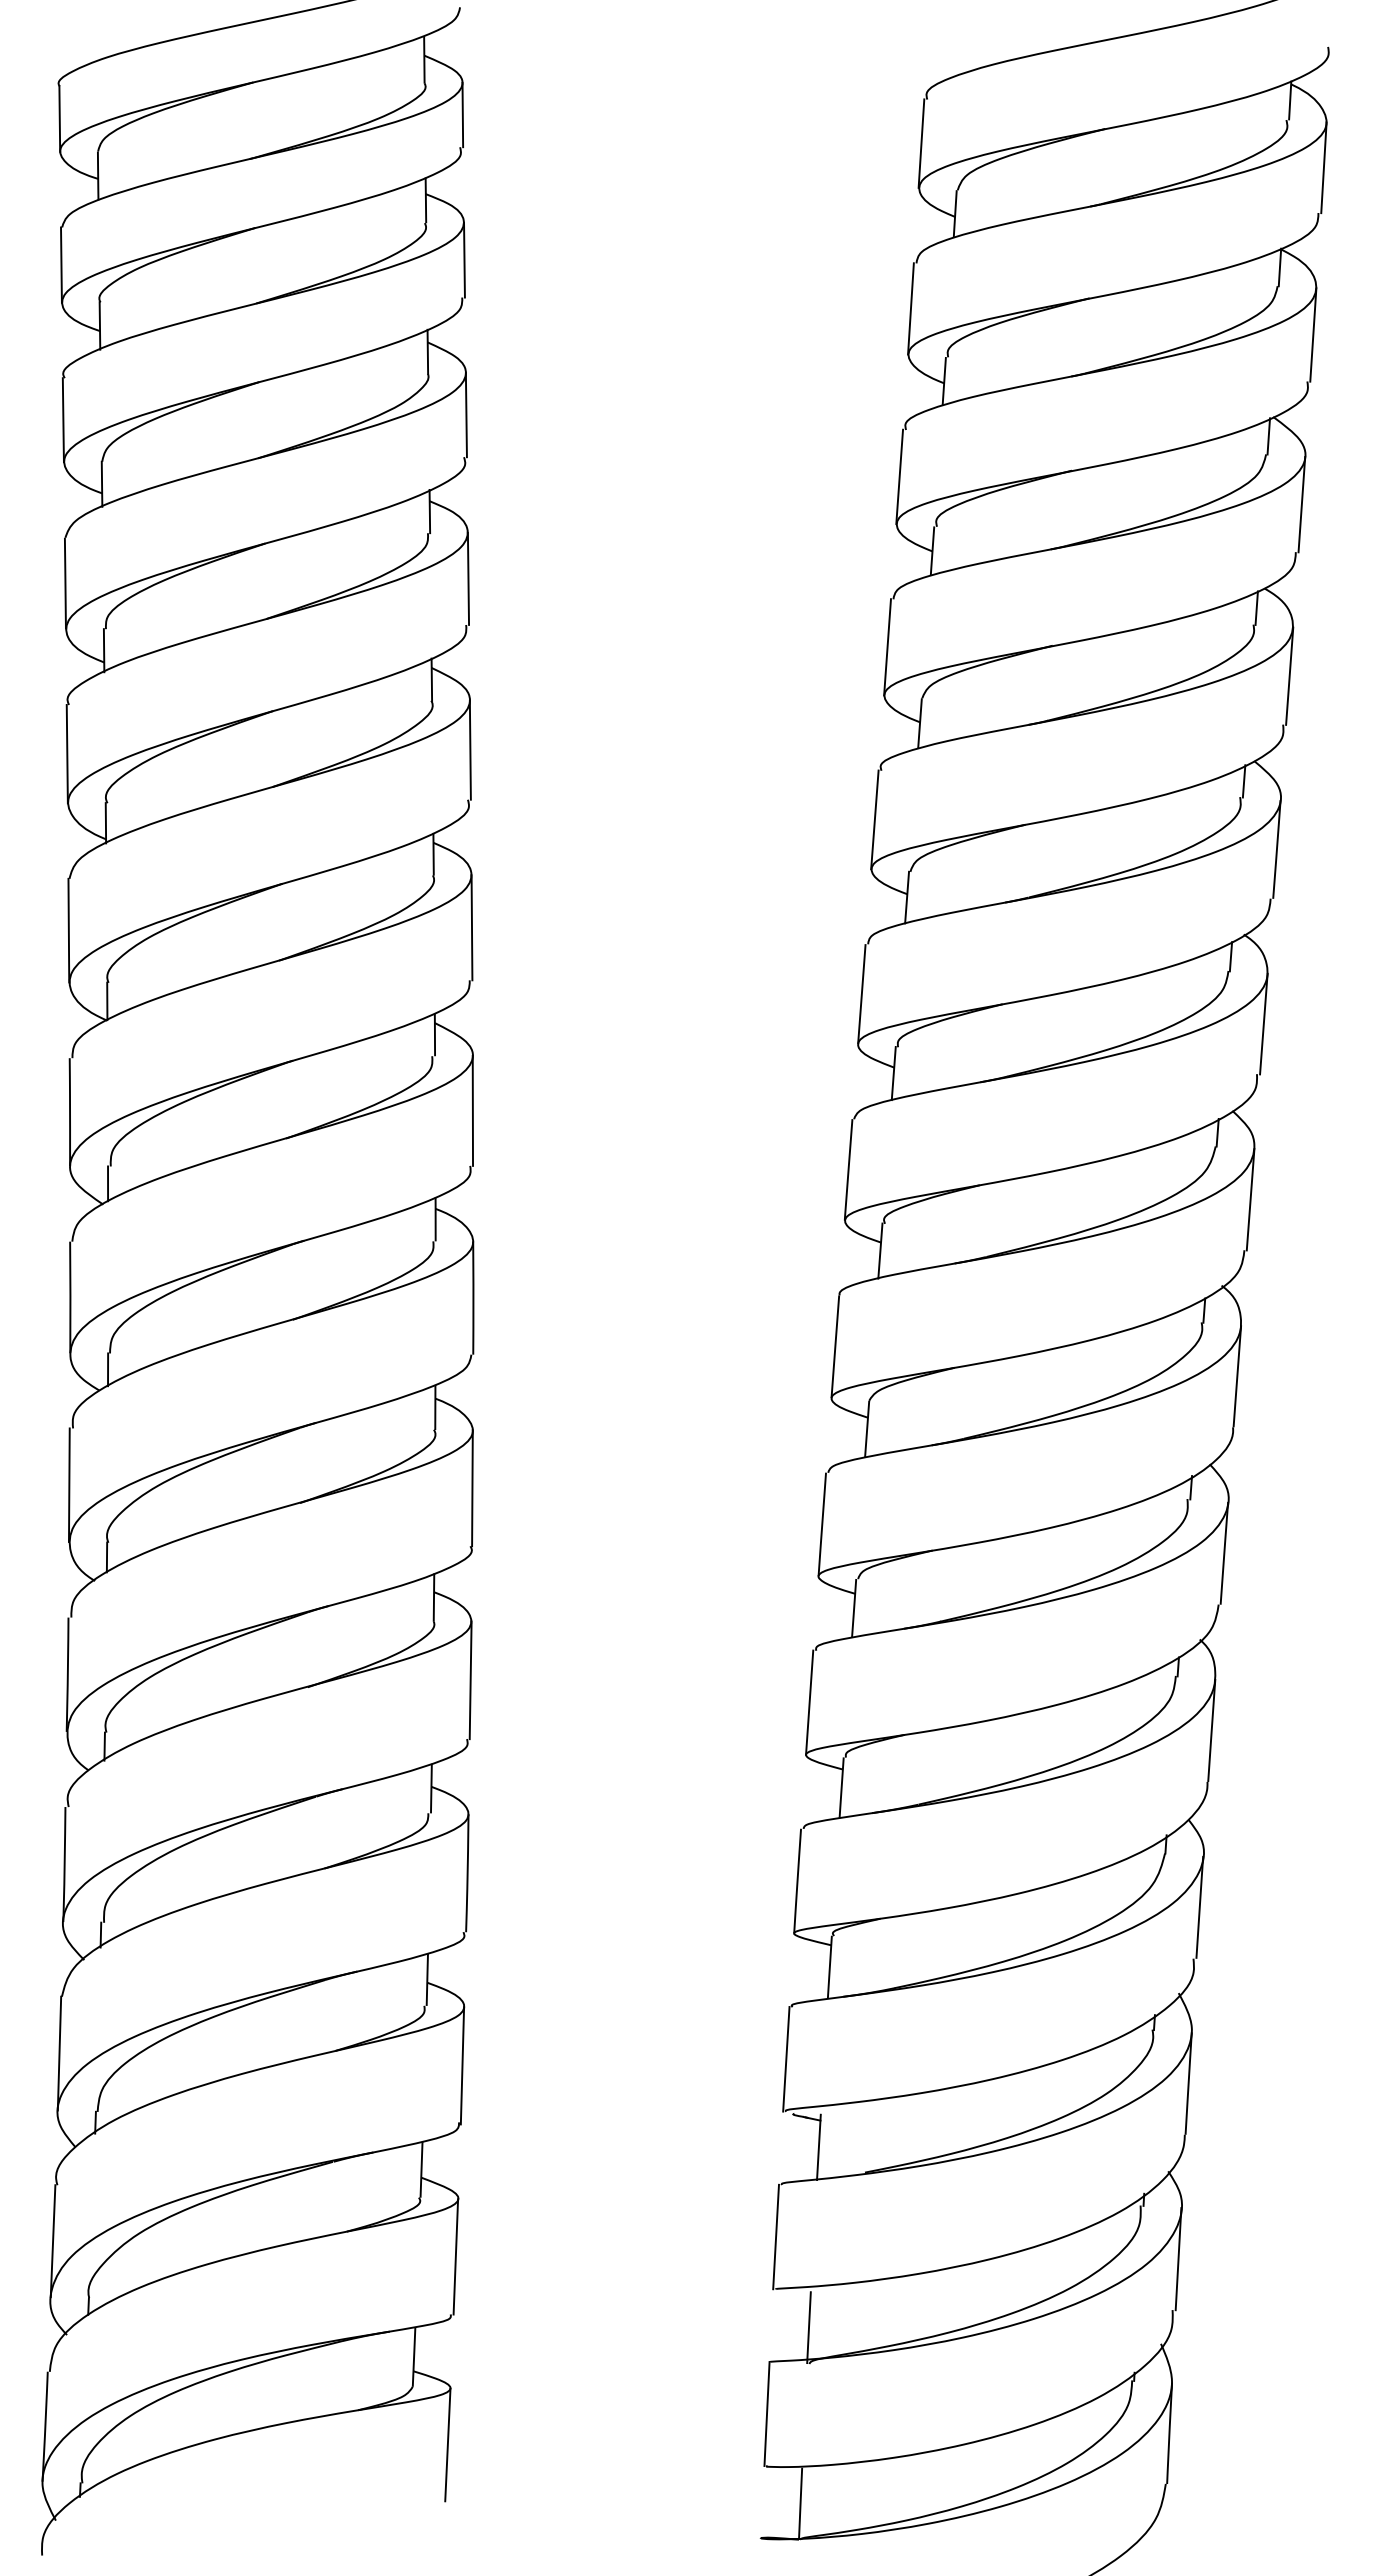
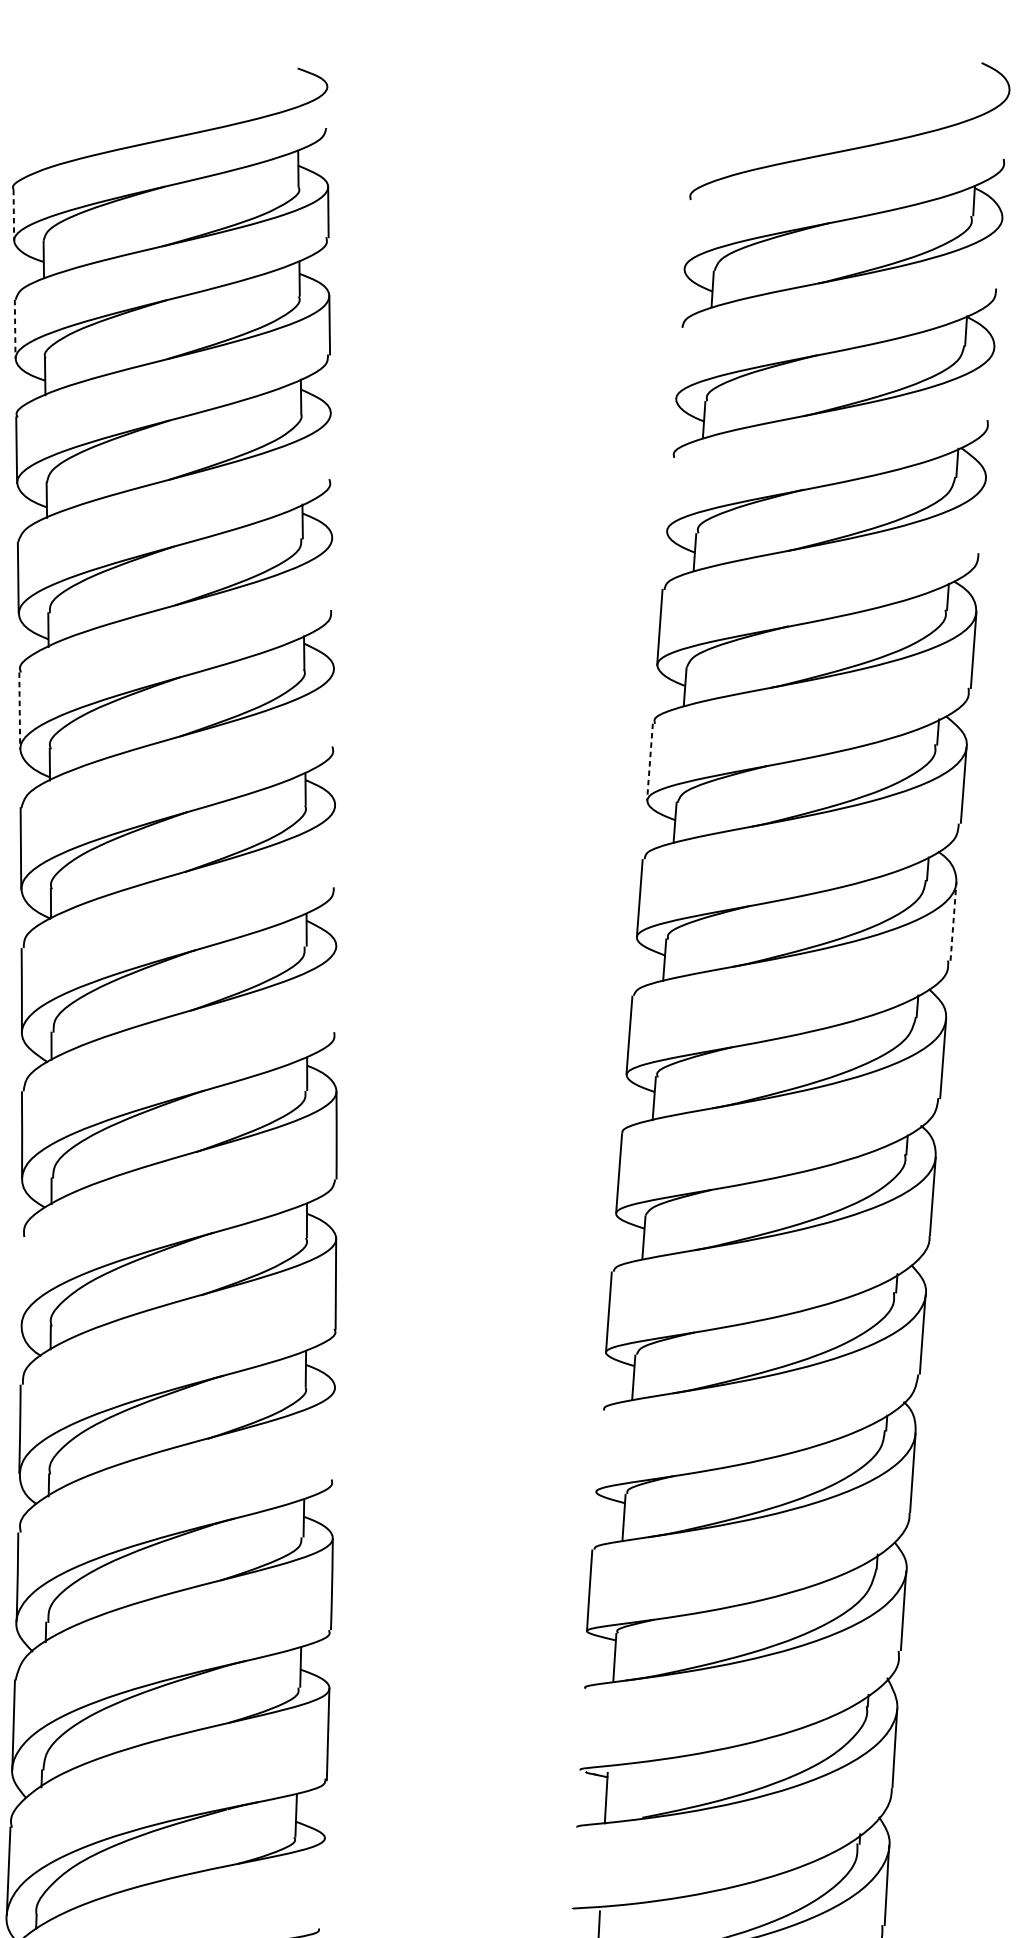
line: (59, 119) -> (13, 215), solid -> dashed
line: (921, 143) -> (686, 234), removed
line: (1323, 167) -> (1000, 253), removed
line: (61, 265) -> (15, 329), solid -> dashed
line: (910, 308) -> (677, 363), removed
line: (1313, 334) -> (992, 383), removed
line: (465, 415) -> (330, 446), removed
line: (899, 476) -> (669, 494), removed
line: (1301, 504) -> (982, 516), removed
line: (468, 578) -> (332, 573), removed
line: (469, 749) -> (333, 707), removed
line: (67, 754) -> (19, 711), solid -> dashed
line: (874, 820) -> (649, 762), solid -> dashed
line: (471, 927) -> (335, 846), removed
line: (1263, 1023) -> (953, 921), solid -> dashed
line: (472, 1110) -> (335, 988), removed
line: (68, 1484) -> (20, 1280), removed
line: (470, 1680) -> (334, 1433), removed
line: (809, 1702) -> (598, 1450), removed
line: (786, 2059) -> (580, 1729), removed
line: (775, 2236) -> (572, 1867), removed
line: (455, 2256) -> (322, 1883), removed

